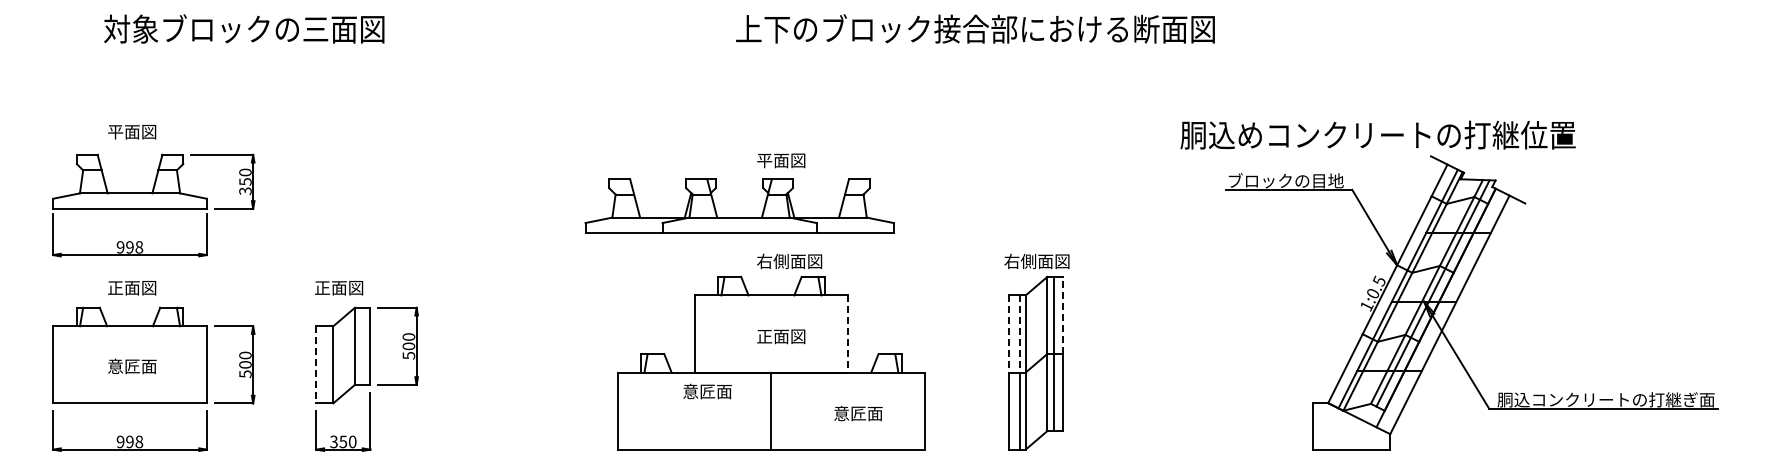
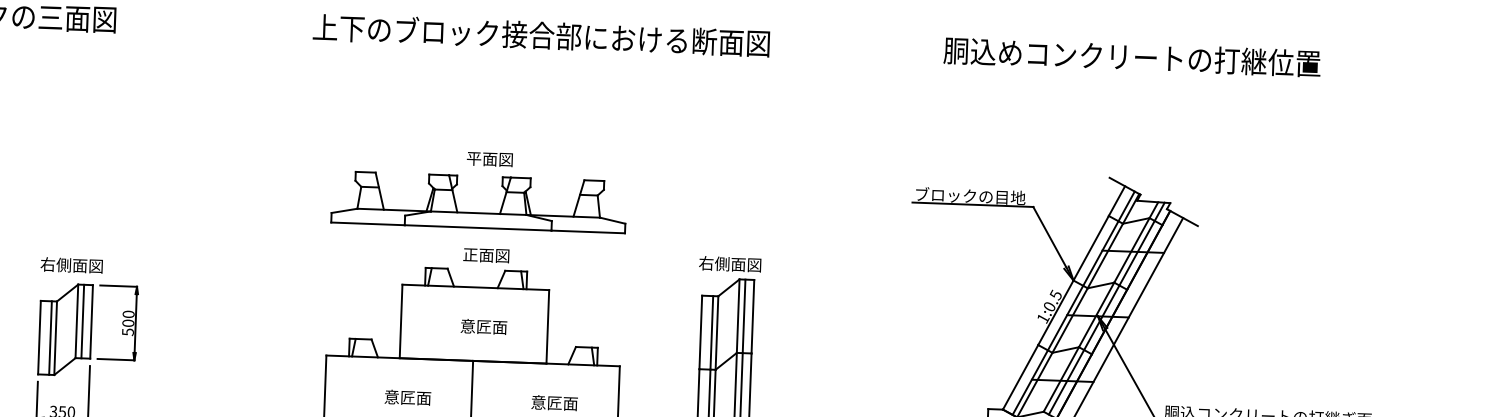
text: (975, 28) -> (541, 34), moved
text: (1377, 134) -> (1131, 56), moved
part: (739, 217) -> (478, 213), moved
text: (789, 261) -> (494, 255), 右側面図 -> 正面図
text: (346, 287) -> (70, 264), 正面図 -> 右側面図
line: (1062, 315) -> (752, 316), dashed -> solid
line: (848, 333) -> (547, 326), dashed -> solid
line: (1008, 333) -> (700, 331), dashed -> solid
line: (1020, 333) -> (711, 332), dashed -> solid
text: (781, 336) -> (483, 326), 正面図 -> 意匠面
line: (361, 345) -> (83, 320), added
line: (316, 364) -> (39, 337), dashed -> solid
line: (327, 364) -> (50, 337), added
text: (707, 391) -> (407, 397), moved

